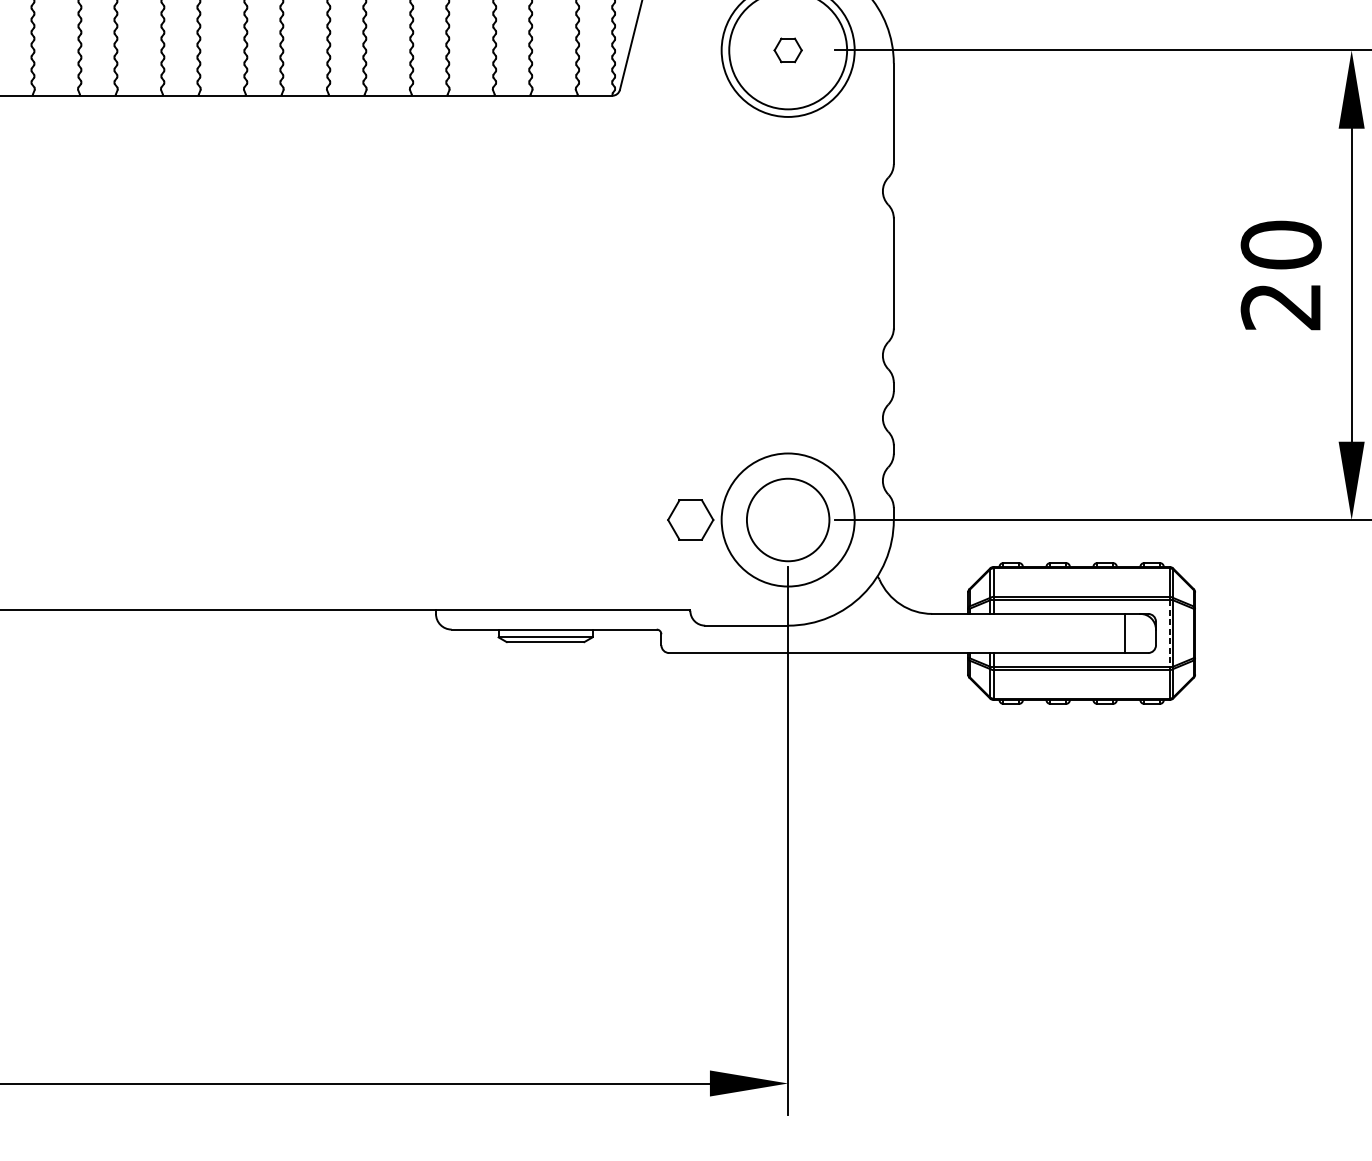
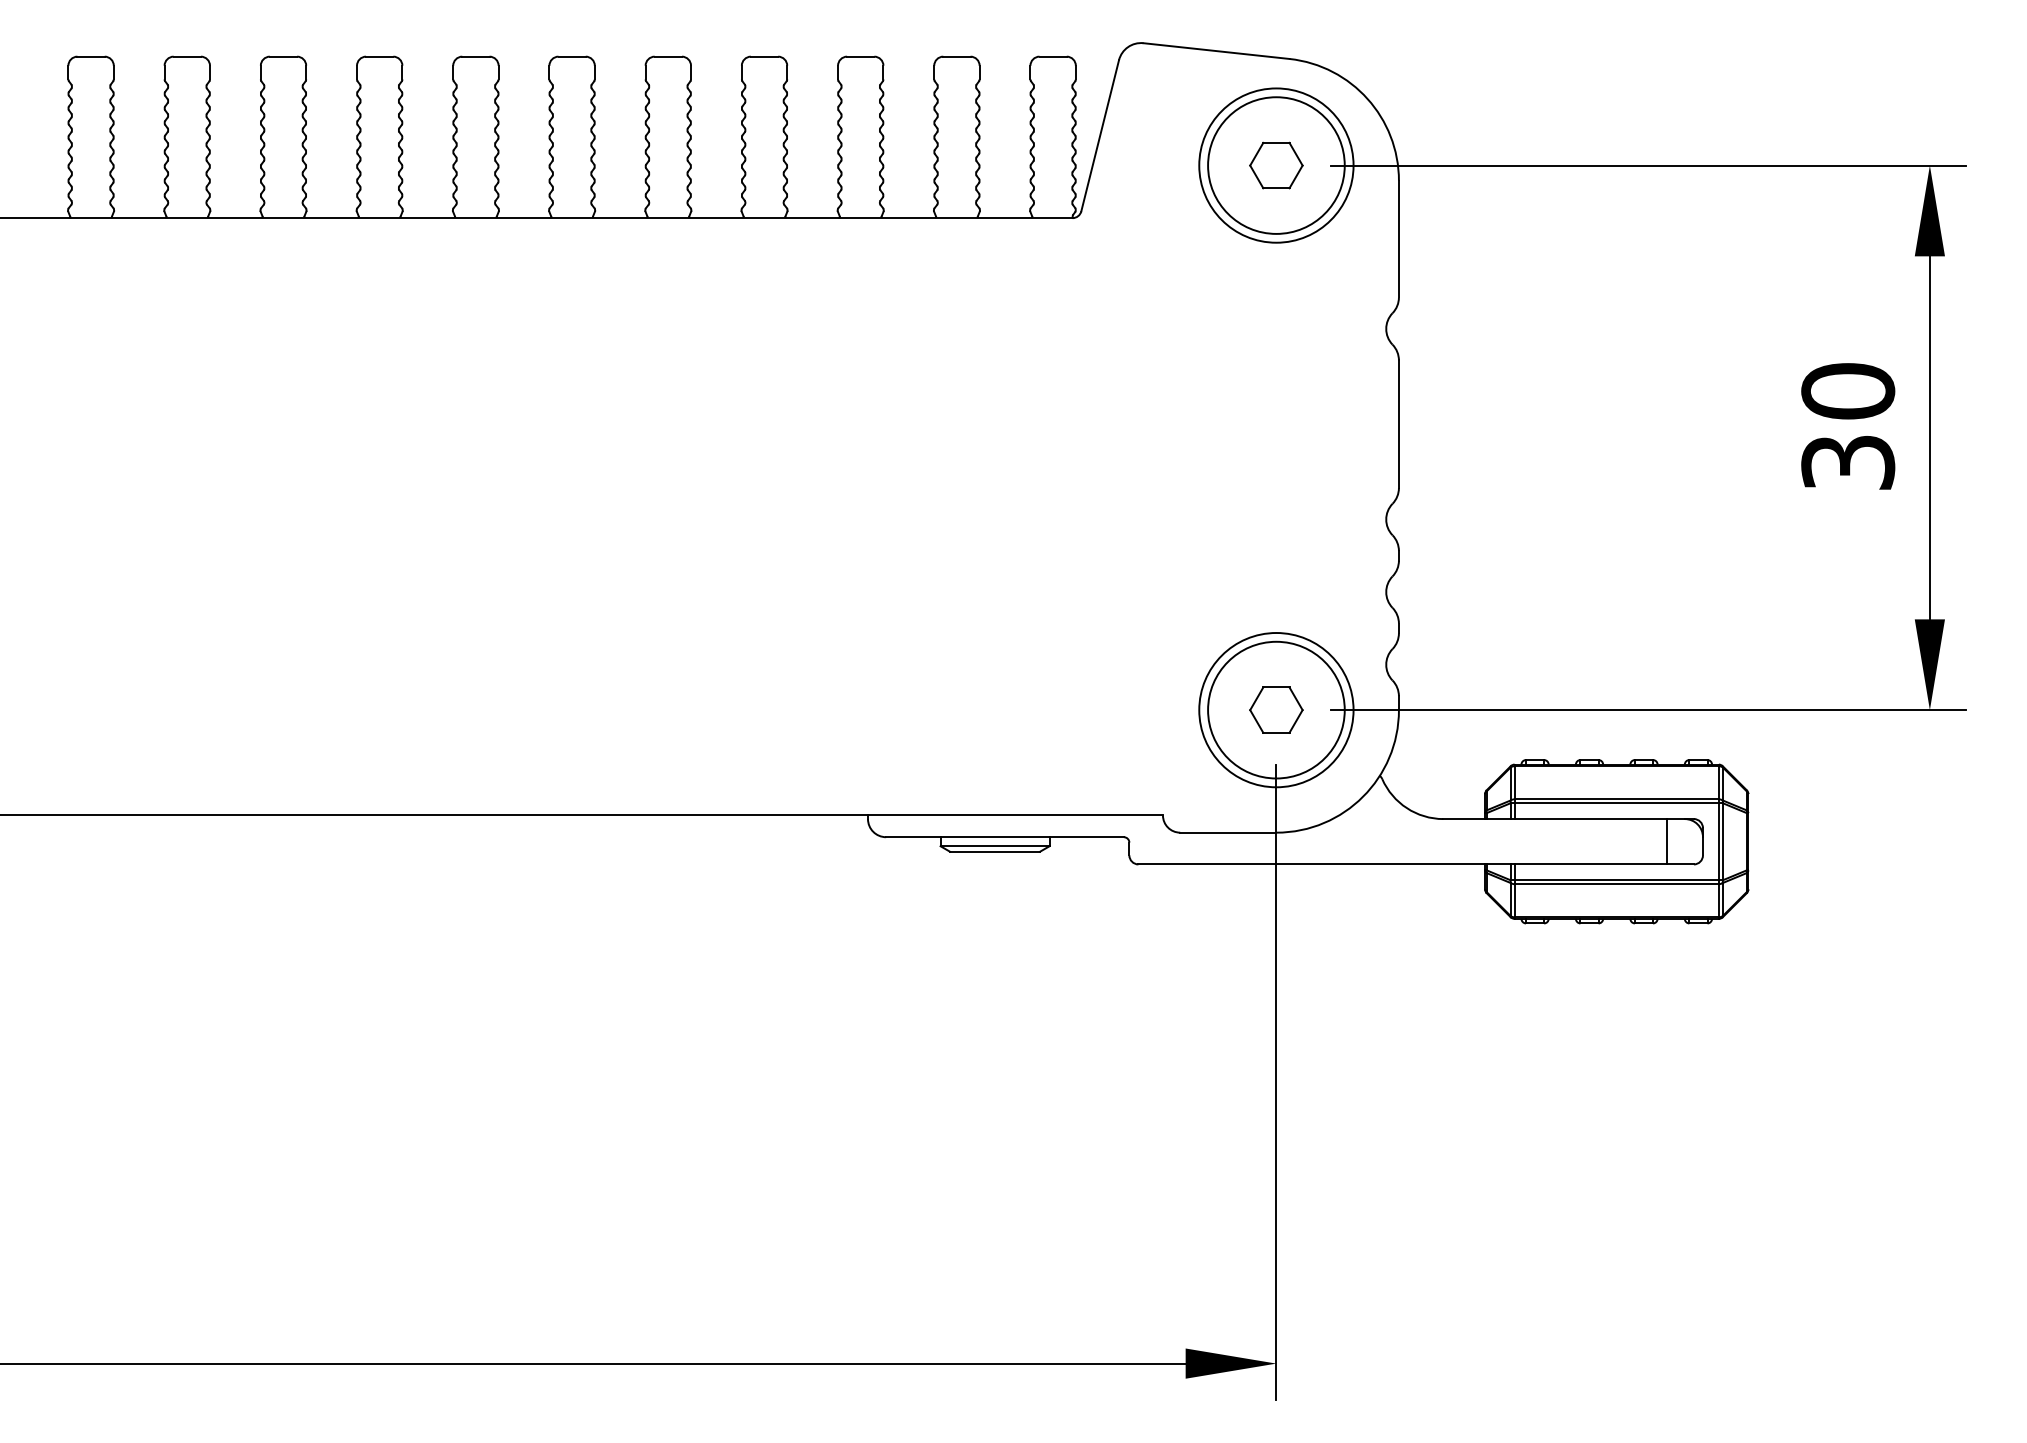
part: (788, 50) -> (1276, 165), size x1.67
text: (1281, 306) -> (1848, 462), 20 -> 30
part: (690, 519) -> (1276, 709), moved
circle: (788, 519) -> (1276, 709), size x1.43
line: (1169, 633) -> (1718, 841), dashed -> solid

